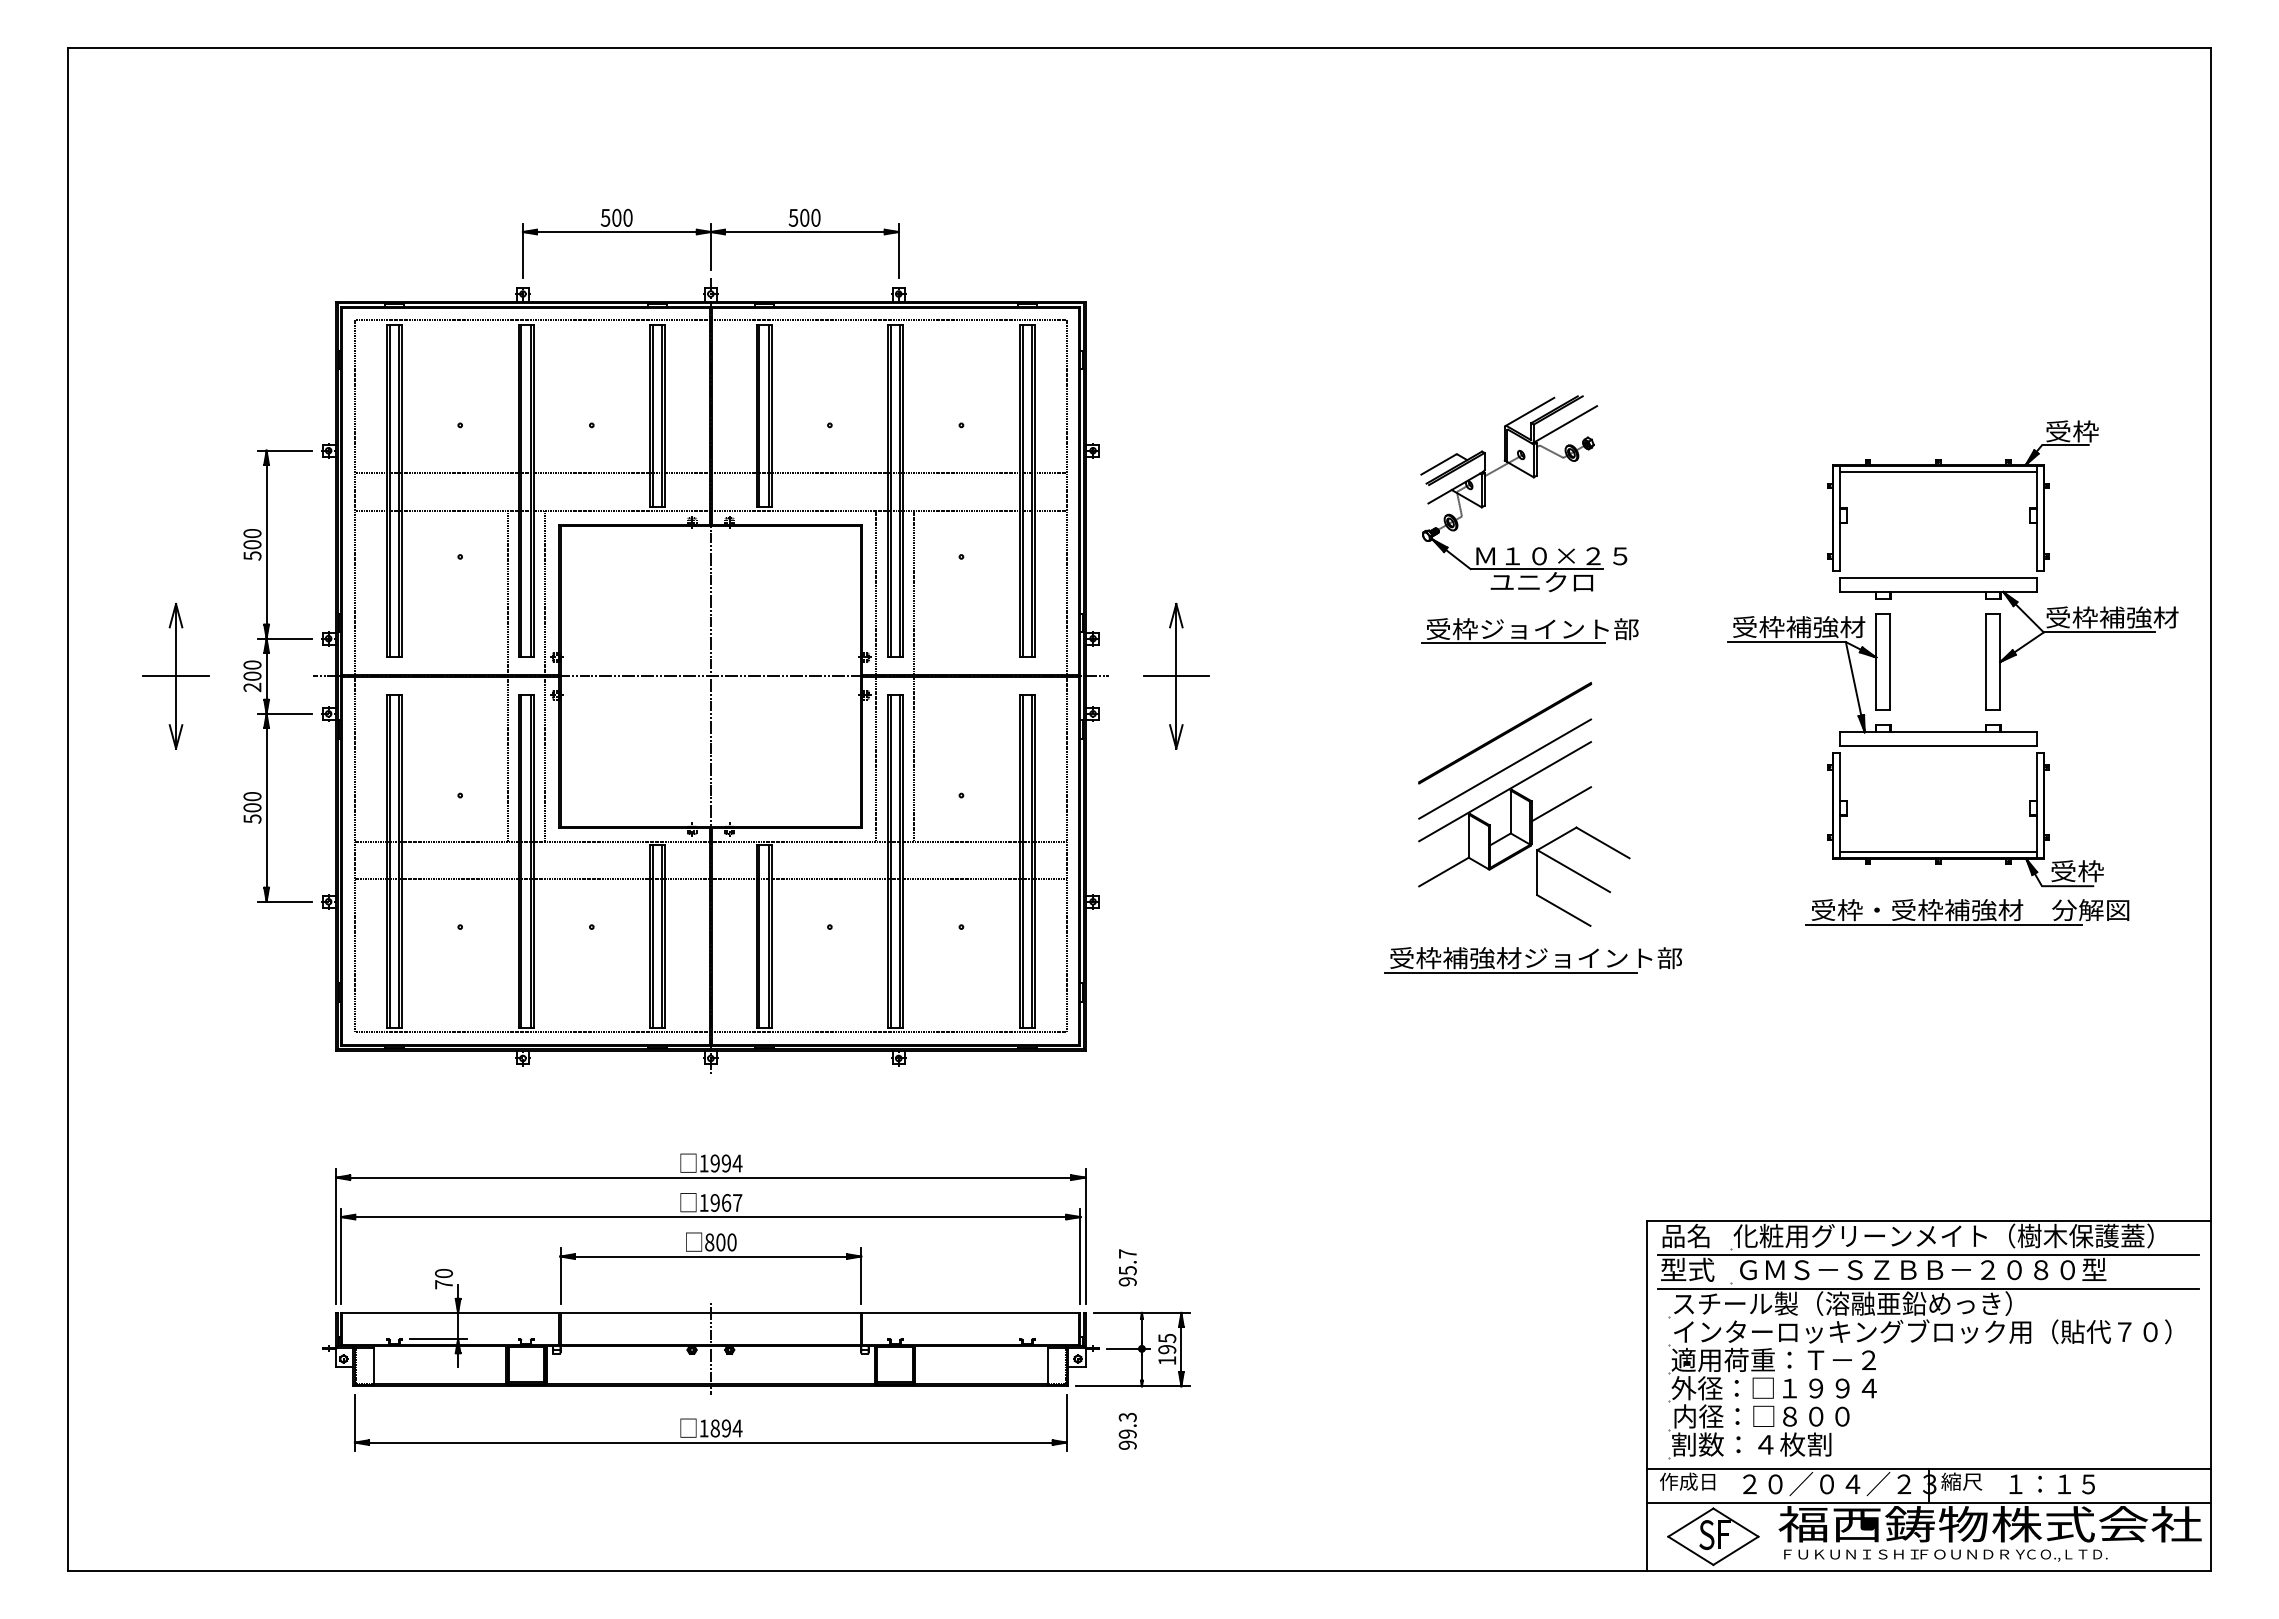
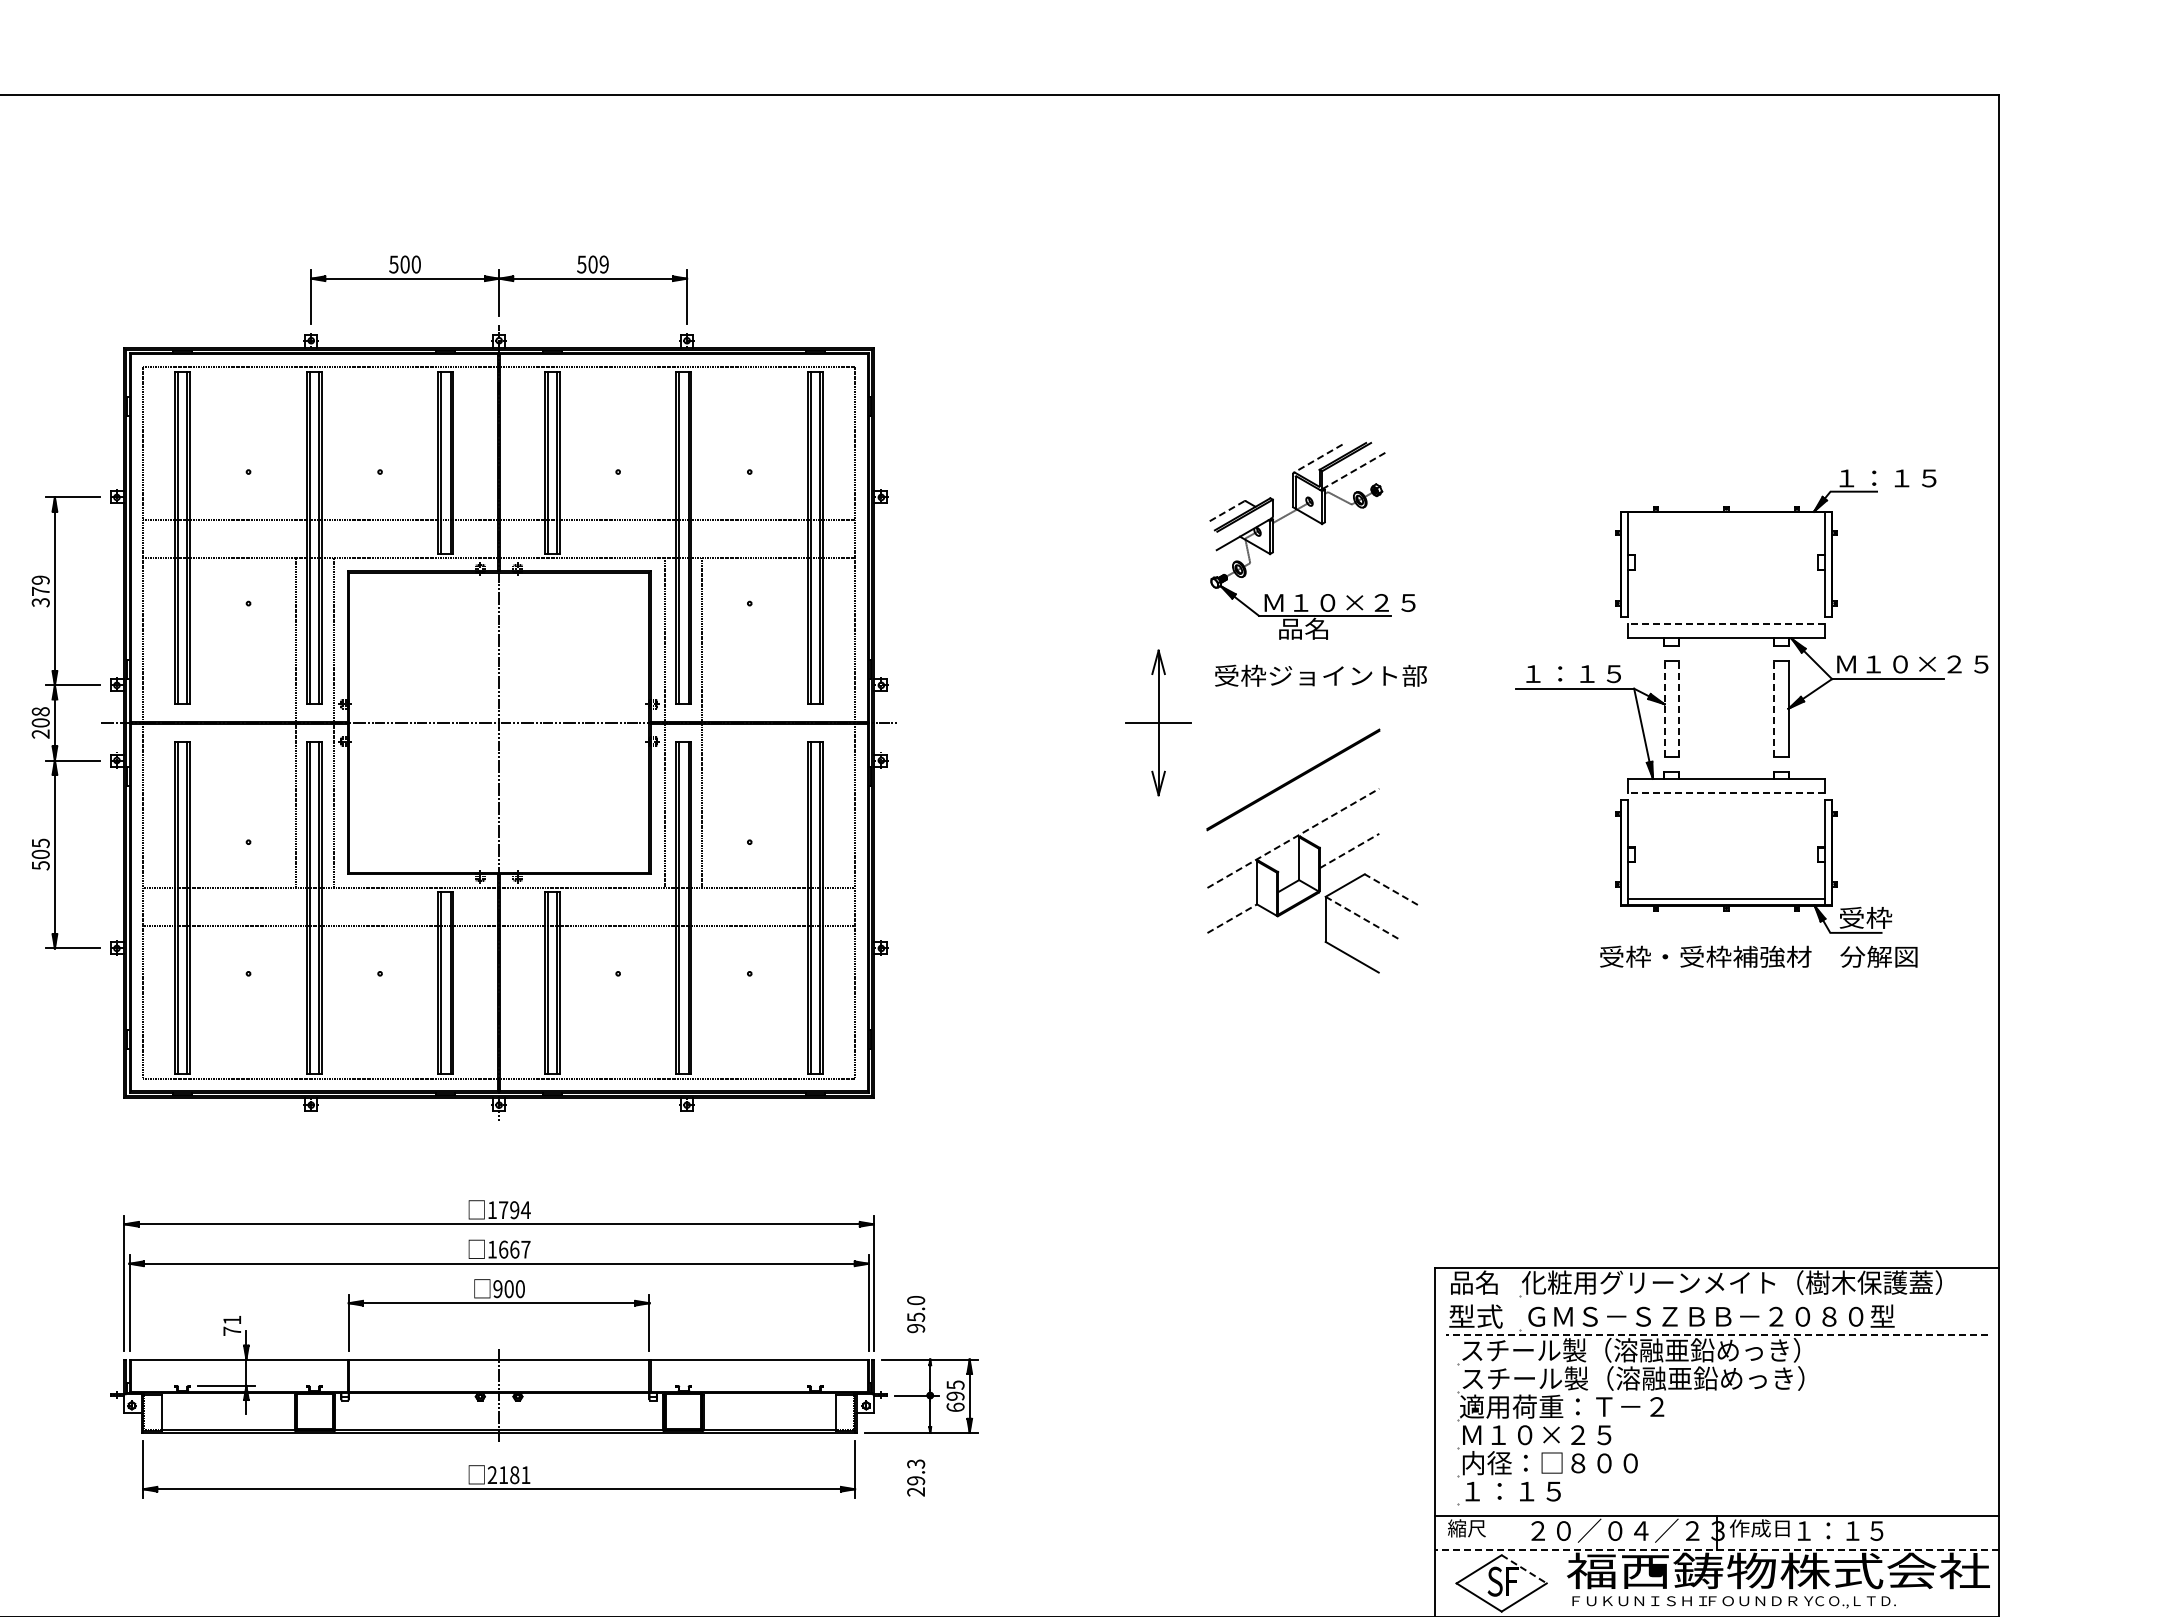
text: (815, 217) -> (603, 264), 500 -> 509
line: (1529, 412) -> (1317, 459), solid -> dashed
line: (1565, 424) -> (1353, 471), solid -> dashed
text: (2096, 431) -> (1884, 478), 受枠 -> １：１５
line: (1438, 464) -> (1226, 511), solid -> dashed
line: (1937, 472) -> (1725, 519), removed
text: (252, 544) -> (40, 591), 500 -> 379
line: (1937, 577) -> (1725, 624), solid -> dashed
text: (1541, 582) -> (1329, 629), ユニクロ -> 品名
text: (2122, 617) -> (1910, 664), 受枠補強材 -> Ｍ１０×２５
text: (1799, 627) -> (1587, 674), 受枠補強材 -> １：１５
line: (1513, 643) -> (1301, 690), removed
line: (1876, 662) -> (1664, 709), solid -> dashed
line: (1890, 662) -> (1678, 709), solid -> dashed
line: (1986, 662) -> (1774, 709), solid -> dashed
text: (252, 664) -> (40, 711), 200 -> 208
part: (1176, 675) -> (1158, 722), moved
line: (1937, 746) -> (1725, 793), solid -> dashed
line: (1505, 768) -> (1293, 815), removed
line: (1505, 791) -> (1293, 838), solid -> dashed
text: (252, 796) -> (40, 843), 500 -> 505
line: (1561, 804) -> (1349, 851), solid -> dashed
line: (1603, 842) -> (1391, 889), solid -> dashed
line: (1444, 871) -> (1232, 918), solid -> dashed
line: (1573, 871) -> (1361, 918), solid -> dashed
line: (1943, 925) -> (1731, 972), removed
part: (1533, 960) -> (1321, 1007), removed
text: (714, 1163) -> (502, 1210), 1994 -> 1794
text: (714, 1202) -> (502, 1249), 1967 -> 1667
text: (709, 1242) -> (497, 1289), 800 -> 900
text: (1127, 1253) -> (915, 1300), 95.7 -> 95.0
line: (1928, 1254) -> (1716, 1301), removed
text: (443, 1273) -> (231, 1320), 70 -> 71
line: (1928, 1288) -> (1716, 1335), solid -> dashed
text: (1922, 1331) -> (1710, 1378), インターロッキングブロック用（貼代７０） -> スチール製（溶融亜鉛めっき）
text: (1167, 1360) -> (955, 1407), 195 -> 695
text: (1773, 1388) -> (1561, 1435), 外径：□１９９４ -> Ｍ１０×２５
text: (720, 1428) -> (508, 1475), 1894 -> 2181
text: (1127, 1444) -> (915, 1491), 99.3 -> 29.3
text: (1751, 1444) -> (1539, 1491), 割数：４枚割 -> １：１５
text: (1687, 1481) -> (1475, 1528), 作成日 -> 縮尺
text: (1971, 1481) -> (1759, 1528), 縮尺 -> 作成日
line: (1928, 1502) -> (1716, 1549), solid -> dashed
line: (1735, 1522) -> (1523, 1569), solid -> dashed

